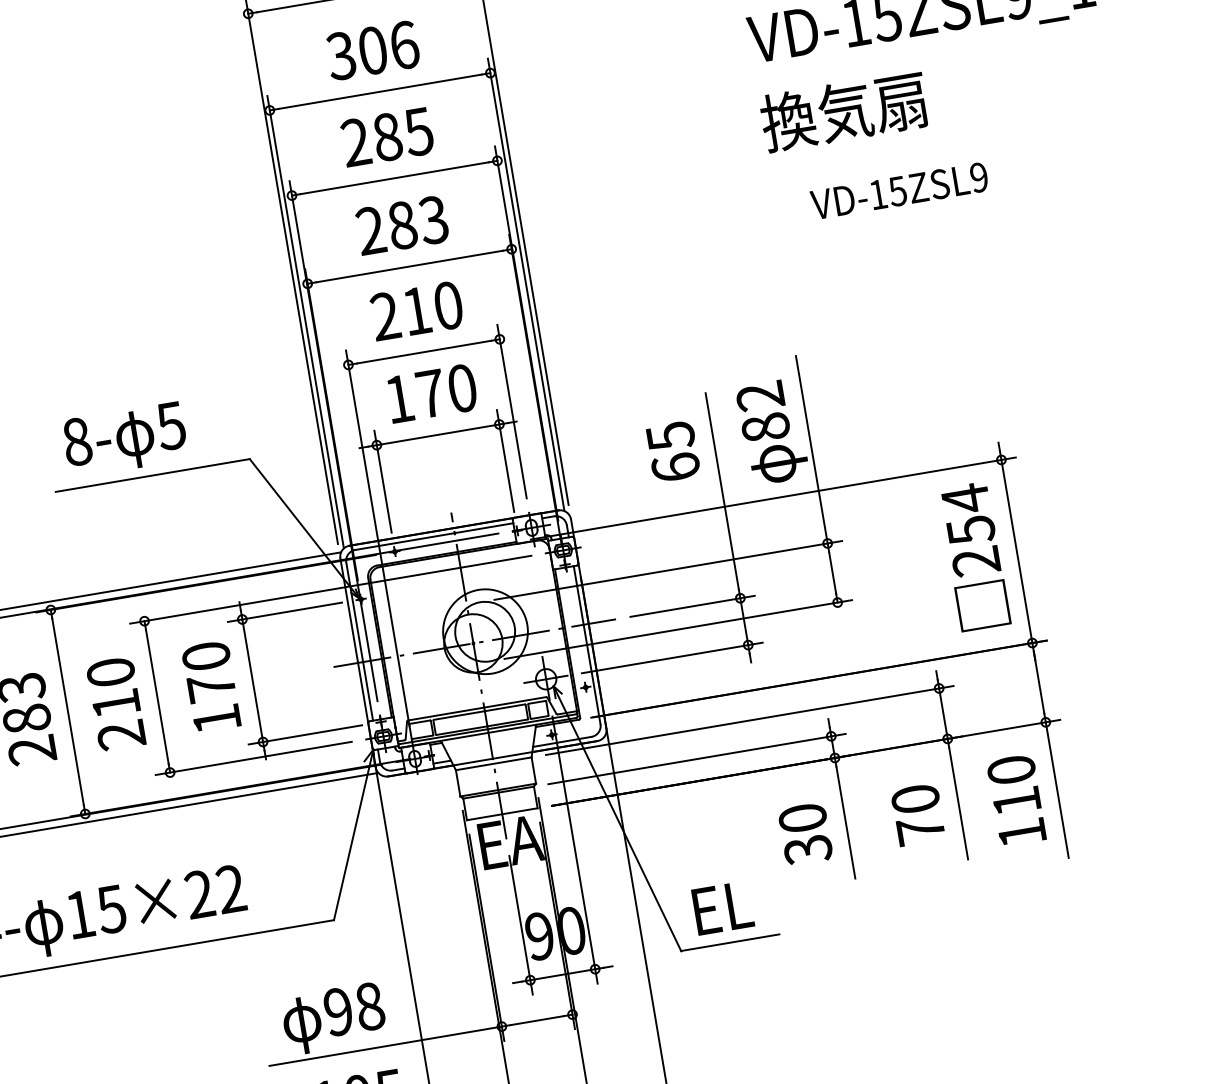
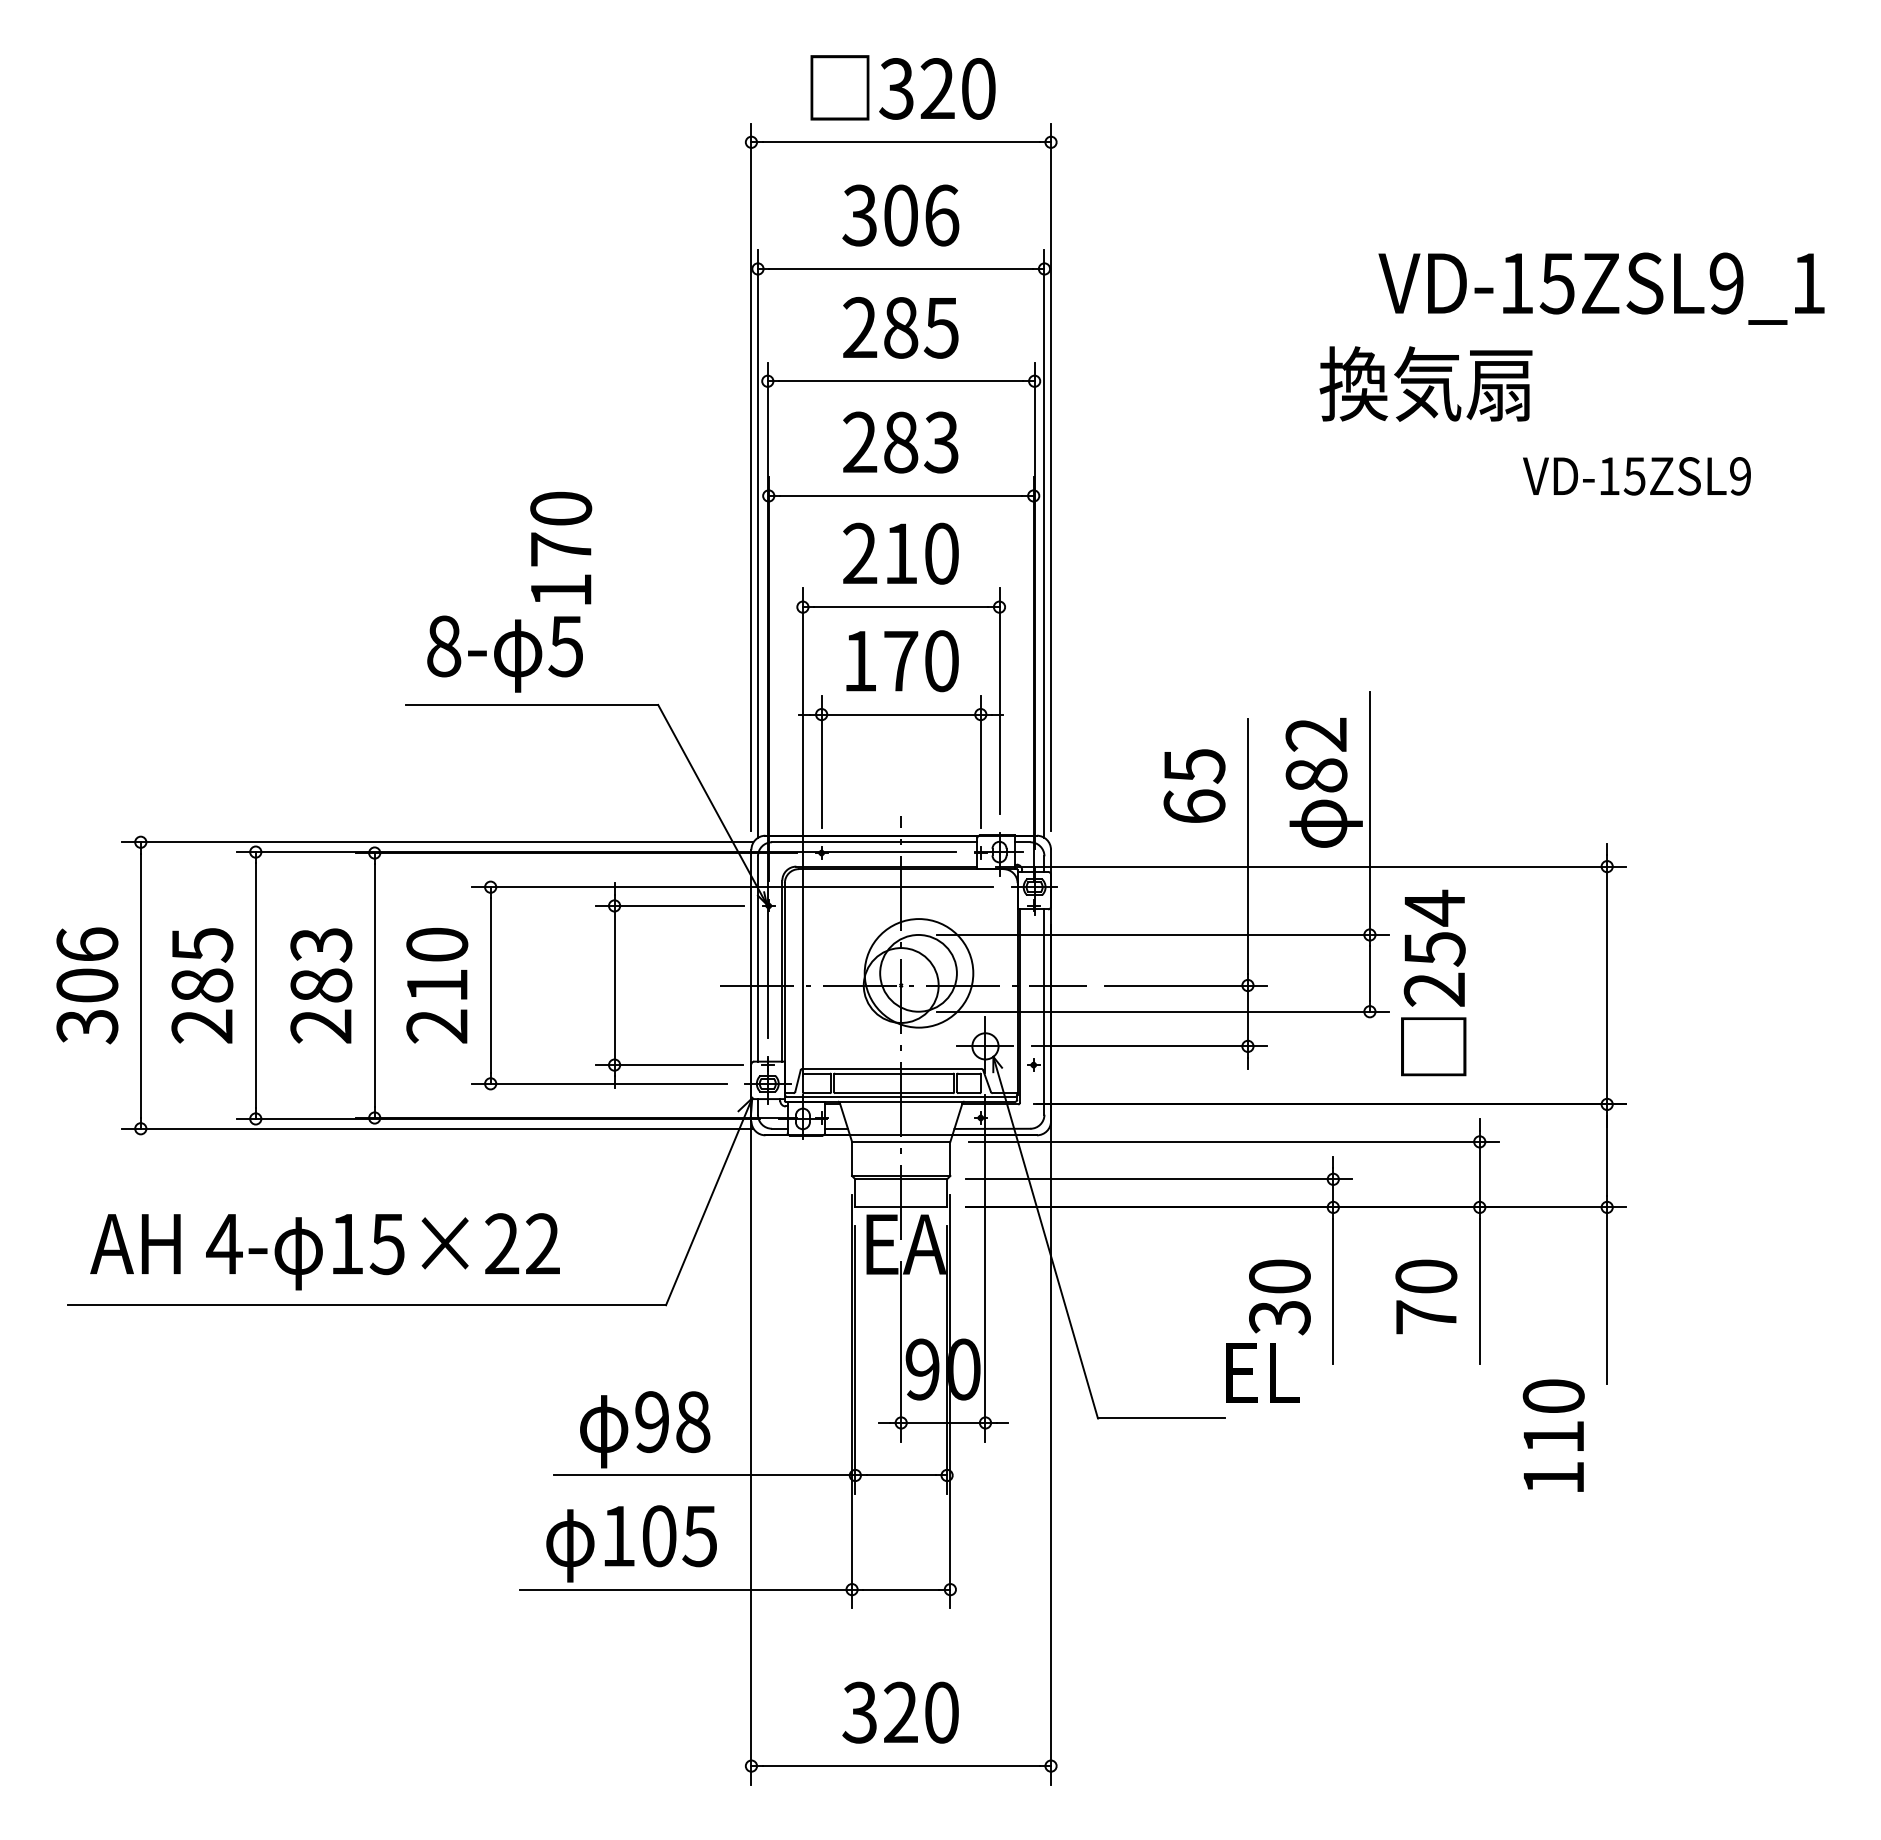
text: (843, 111) -> (1425, 383), moved
text: (899, 191) -> (1636, 476), moved
text: (974, 556) -> (1433, 982), moved
text: (211, 686) -> (561, 548), moved
text: (1016, 800) -> (1553, 1435), moved
text: (722, 907) -> (1262, 1372), moved

